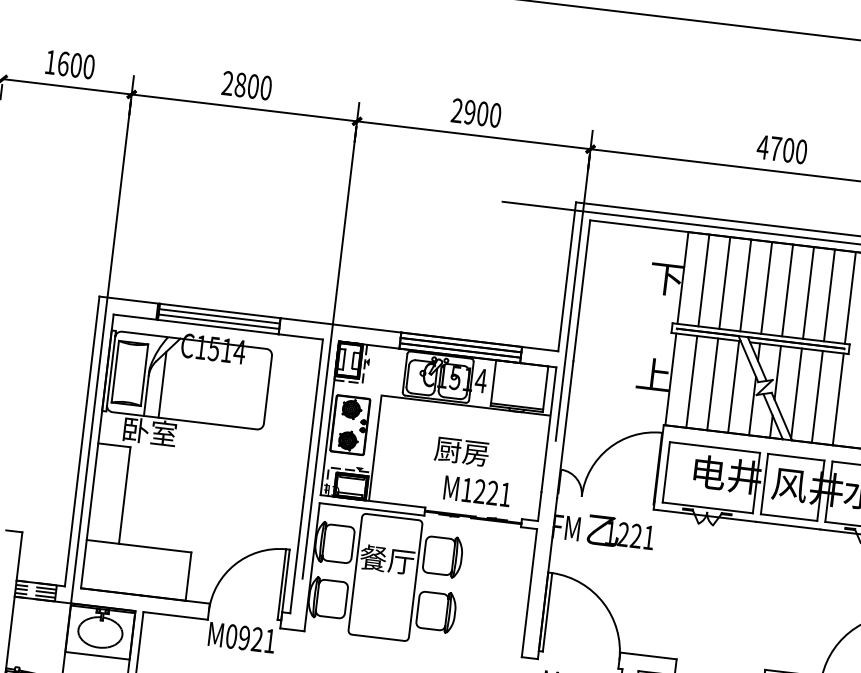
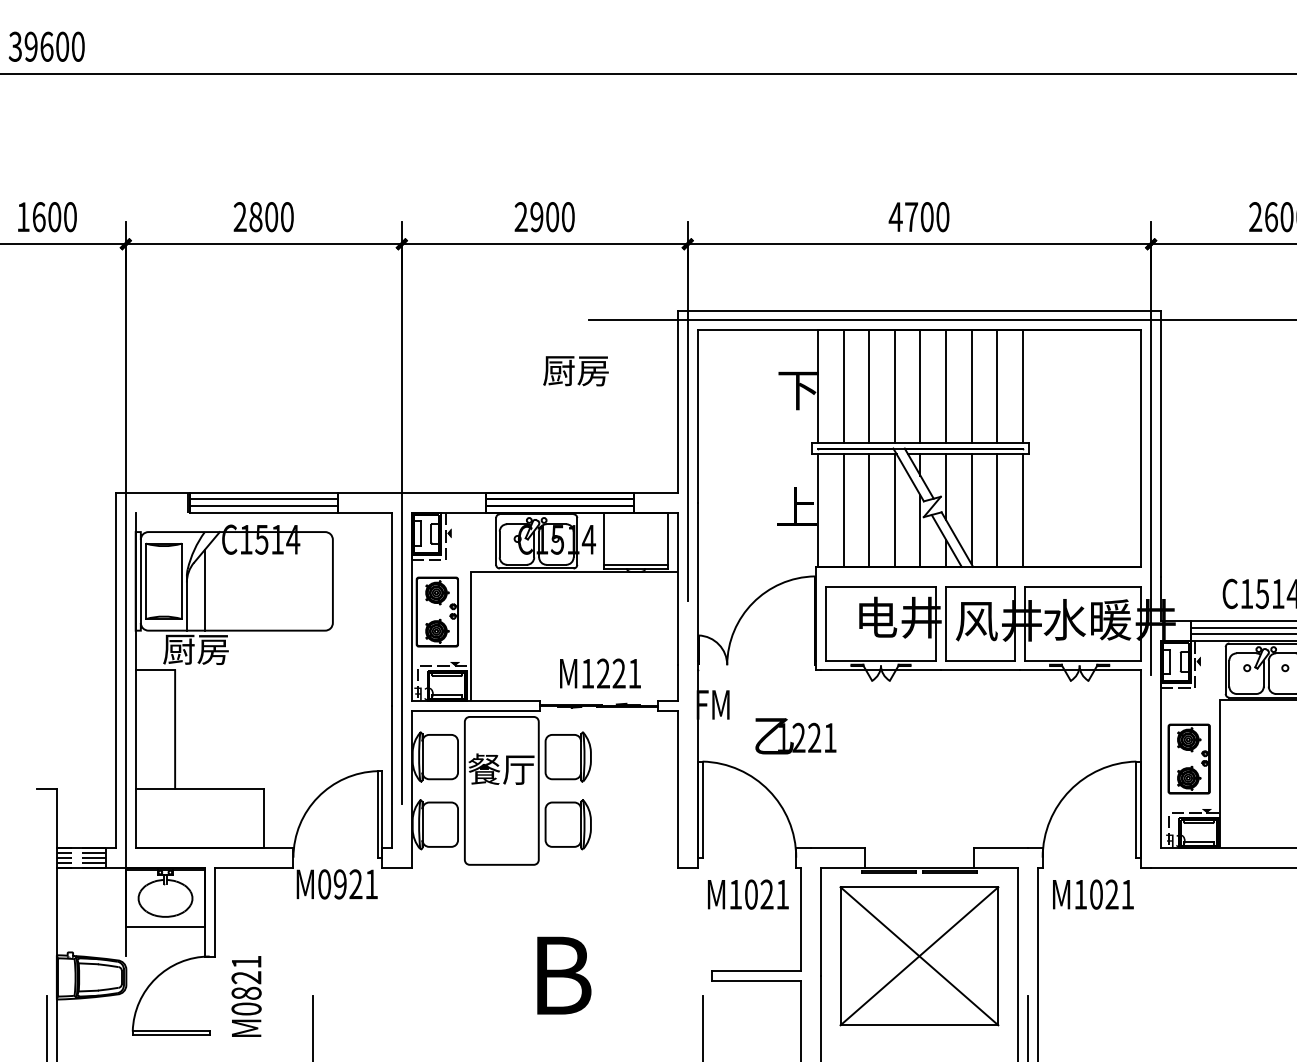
line: (135, 317) -> (162, 512), removed
text: (149, 431) -> (195, 648), 卧室 -> 厨房
text: (461, 452) -> (575, 371), moved
text: (620, 533) -> (795, 736), moved

